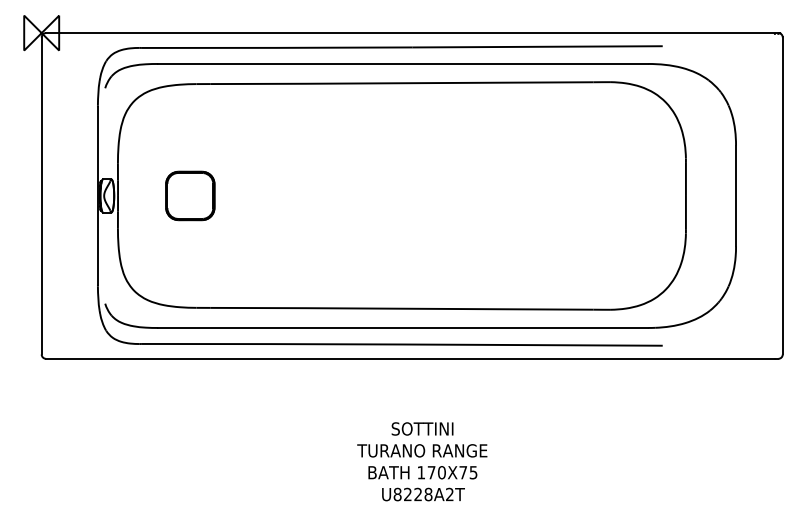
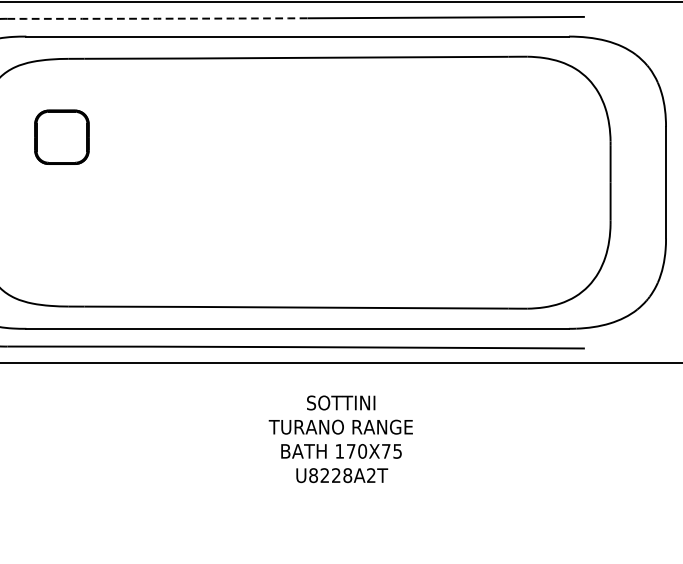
arc: (276, 47) -> (157, 18), solid -> dashed
part: (190, 195) -> (62, 136), moved
text: (422, 461) -> (341, 439), moved

